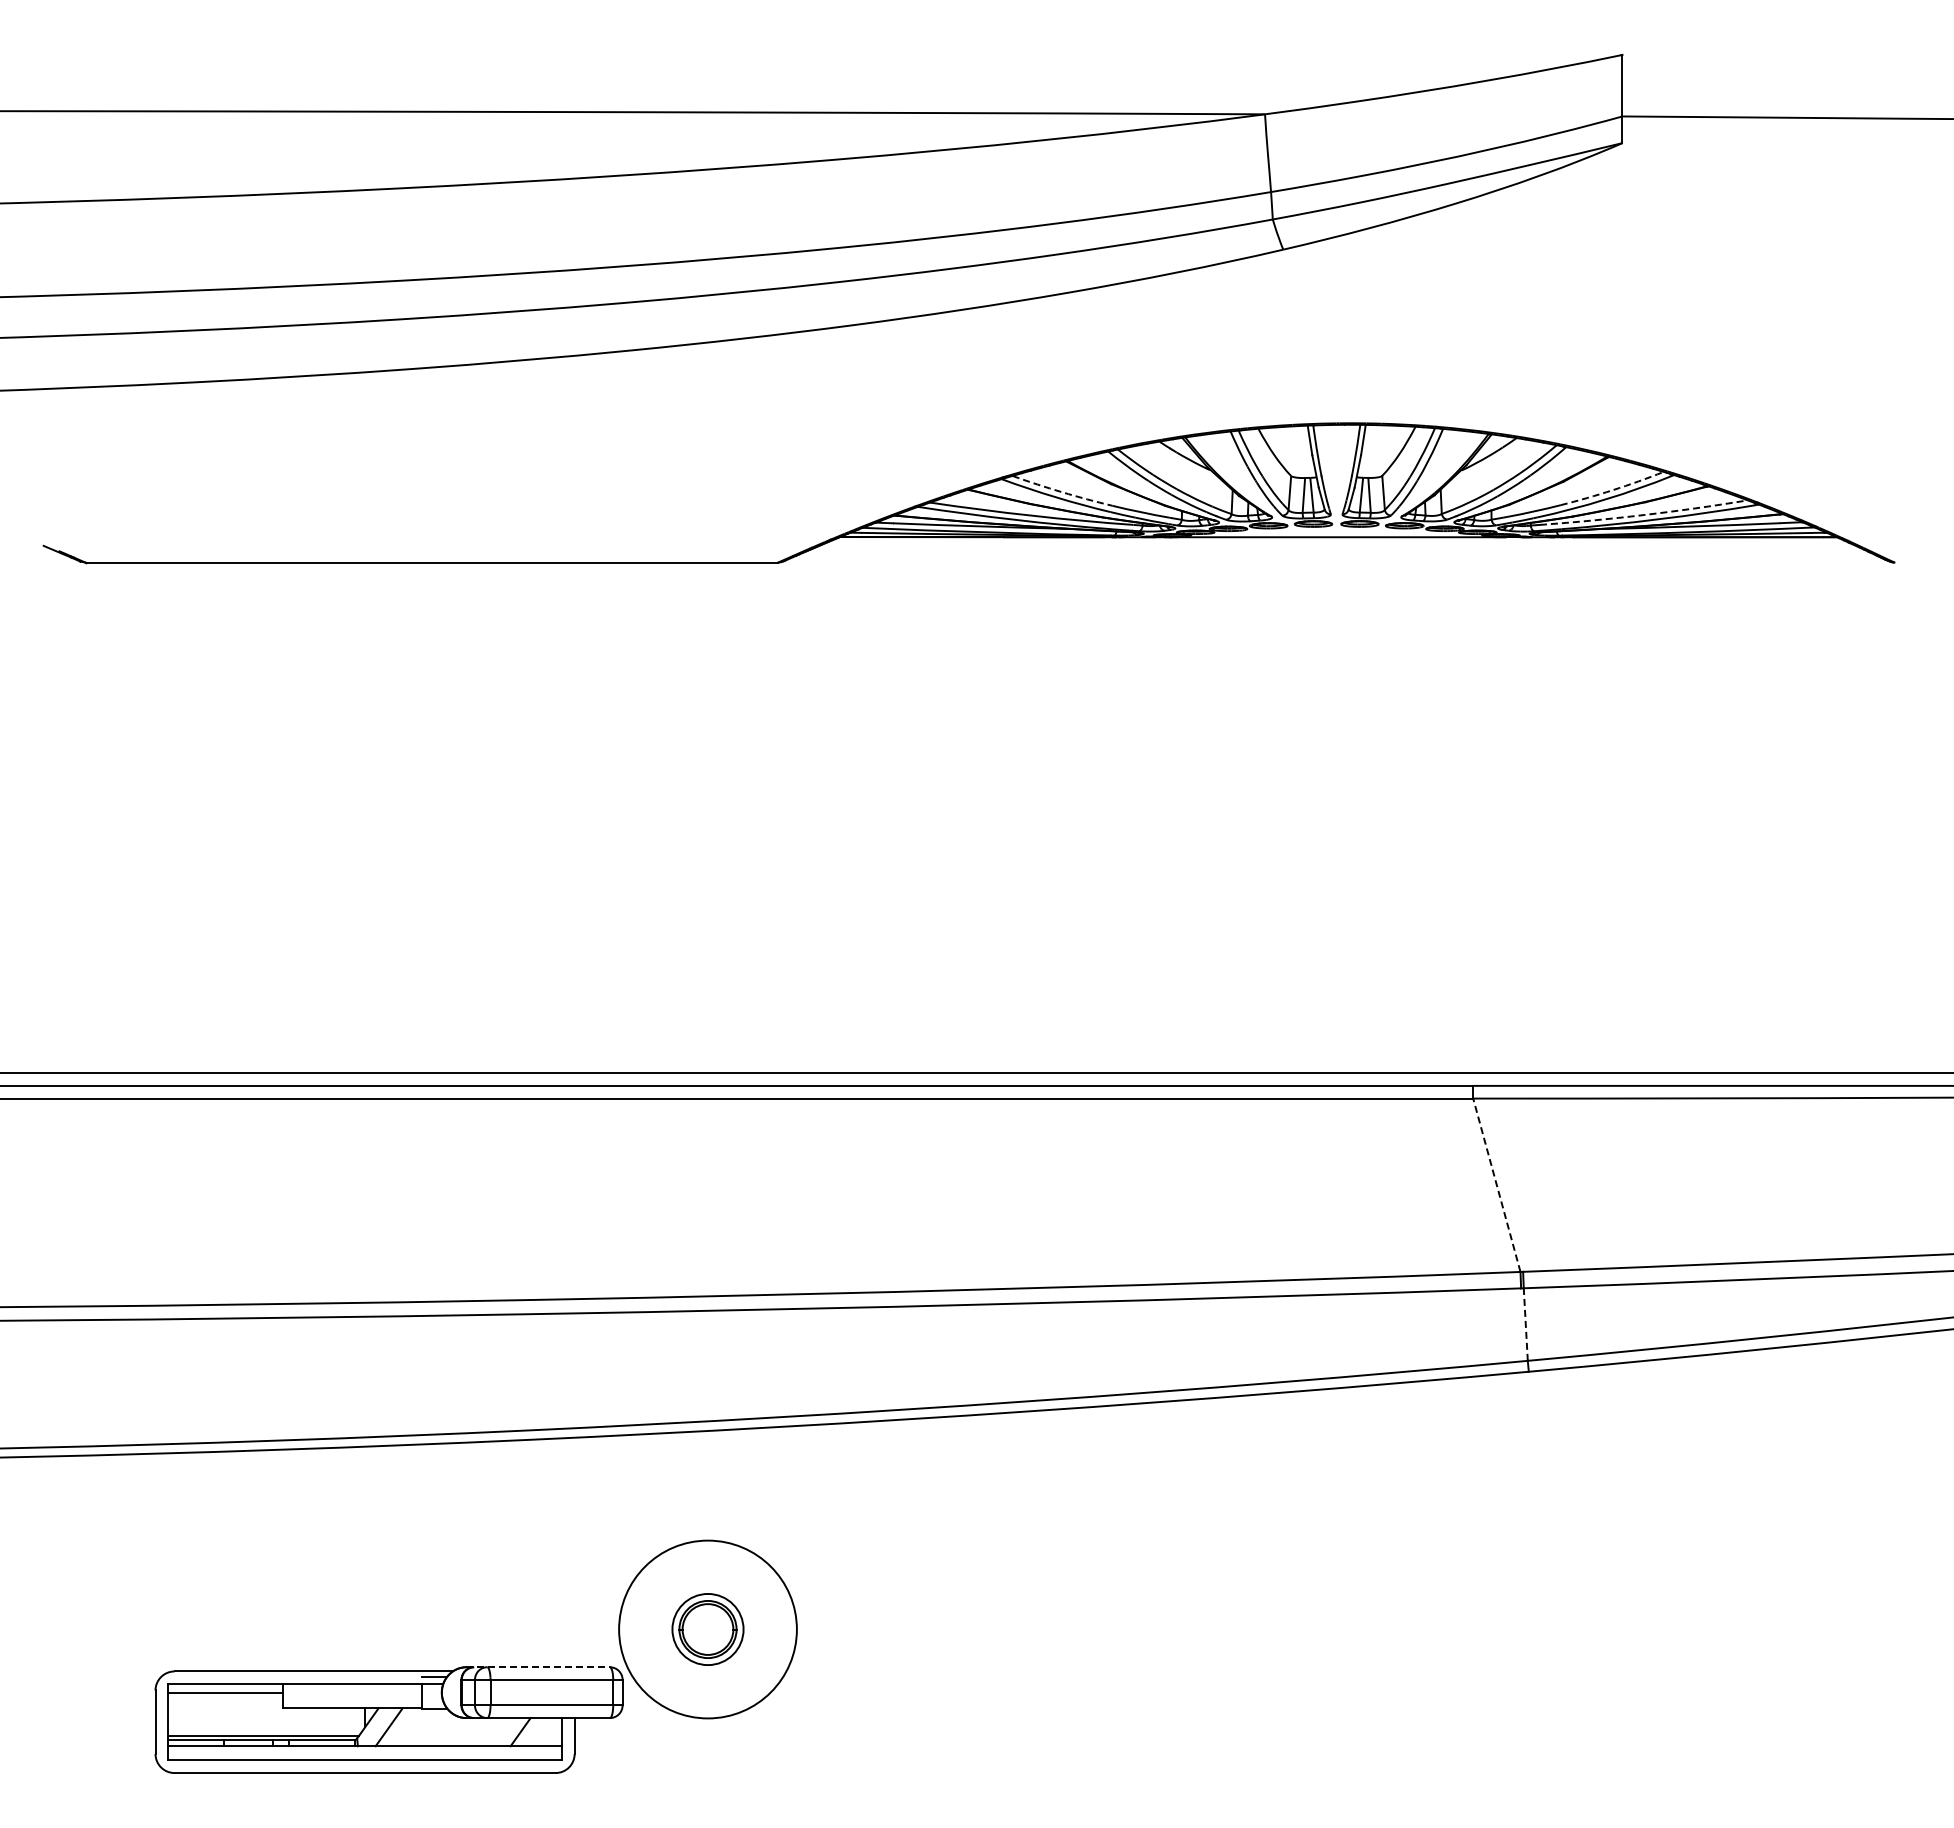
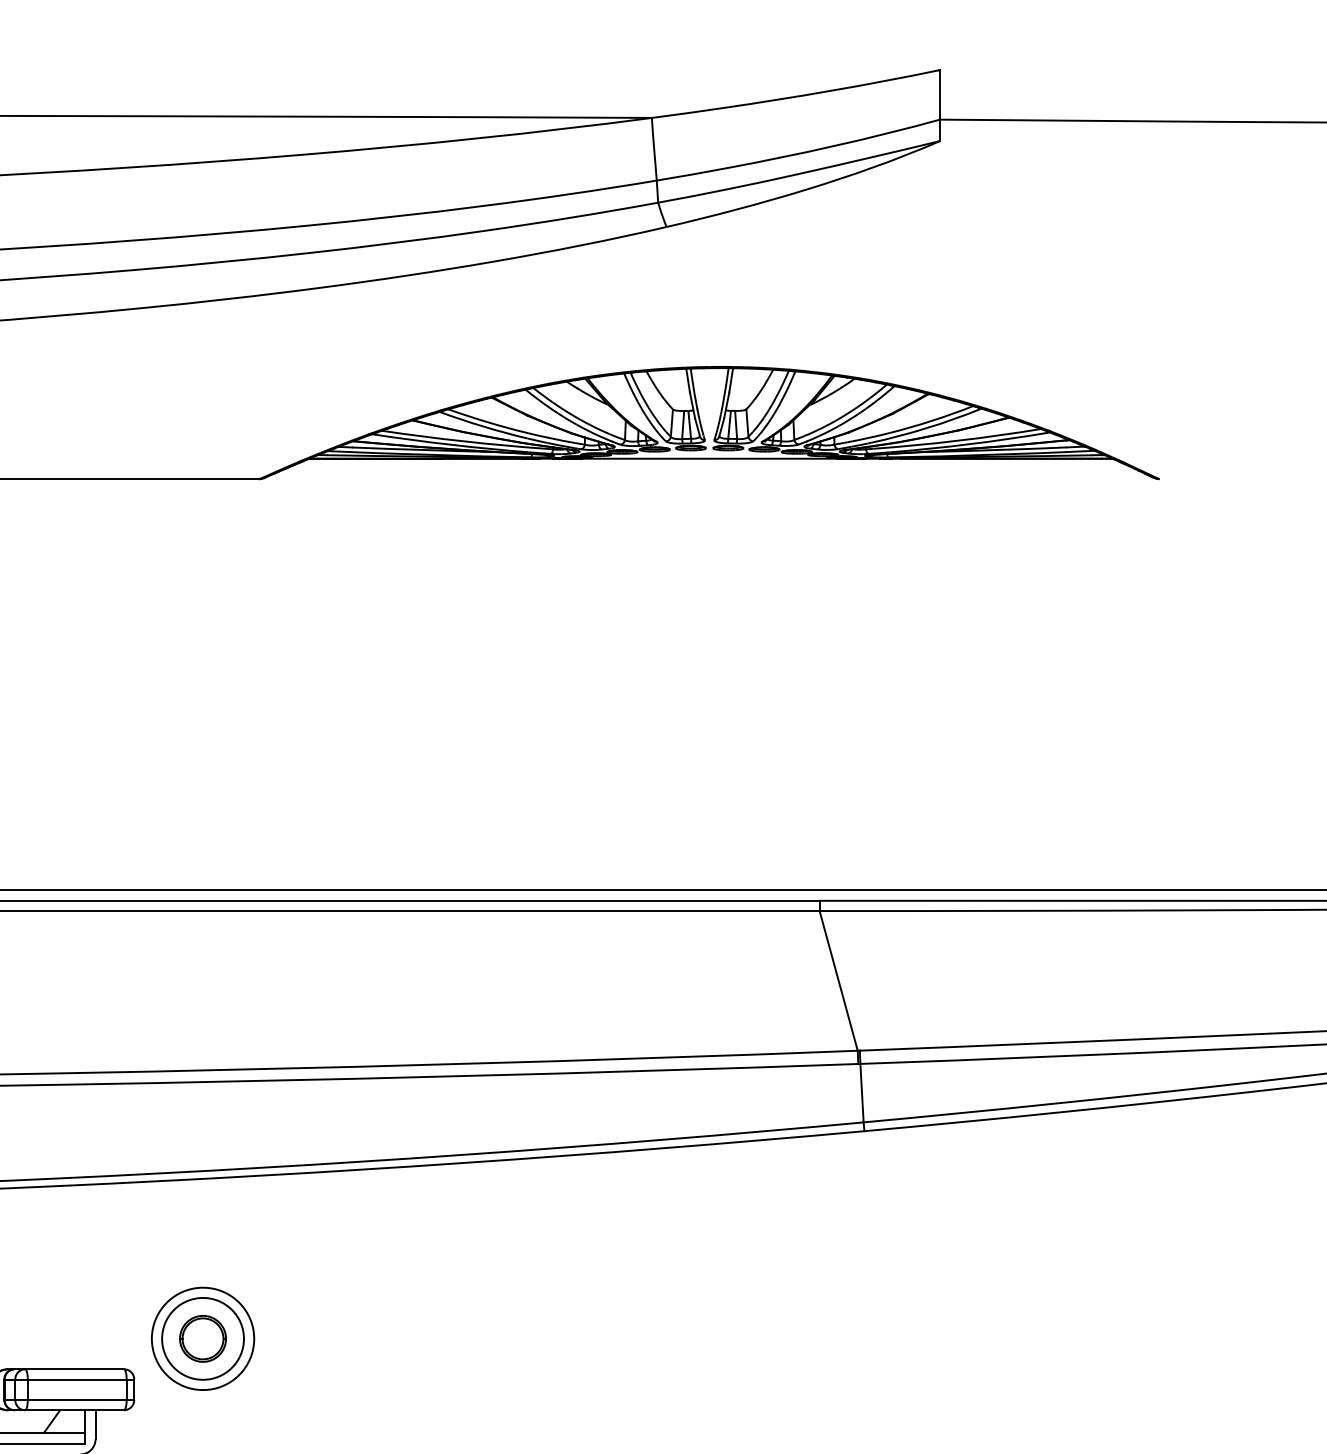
arc: (1612, 490) -> (931, 421), dashed -> solid
arc: (1062, 492) -> (488, 422), dashed -> solid
arc: (1644, 515) -> (957, 441), dashed -> solid
line: (1496, 1185) -> (838, 981), dashed -> solid
line: (1525, 1324) -> (861, 1093), dashed -> solid
circle: (707, 1629) -> (202, 1338), size x0.71
circle: (707, 1629) -> (202, 1338), size x1.43
line: (538, 1667) -> (66, 1369), dashed -> solid

